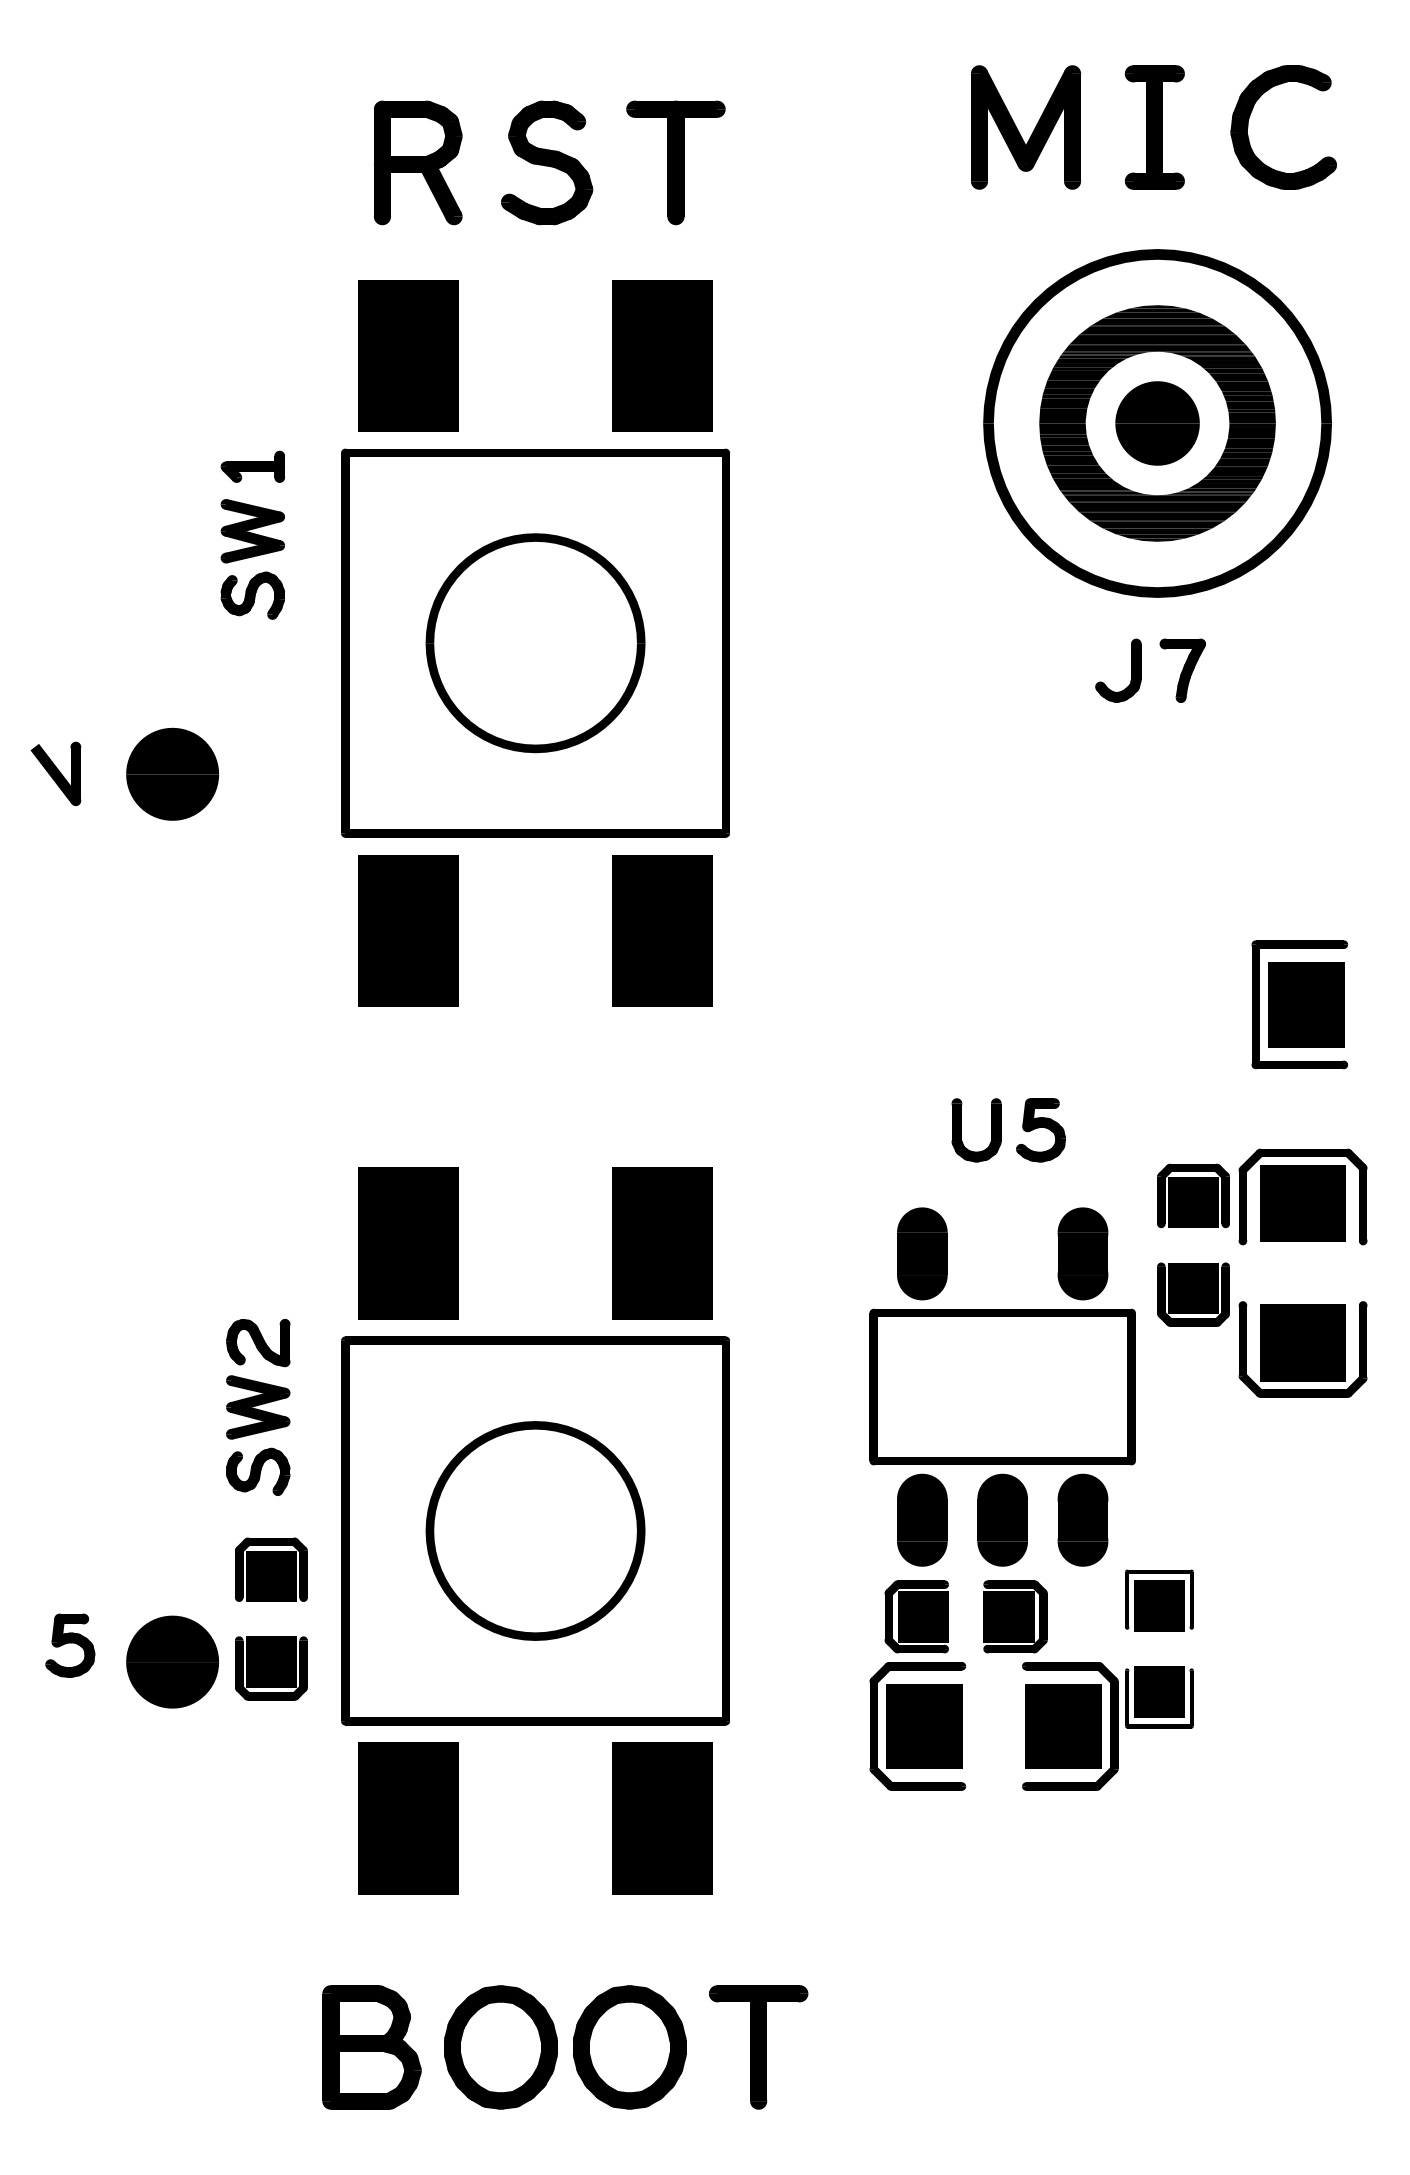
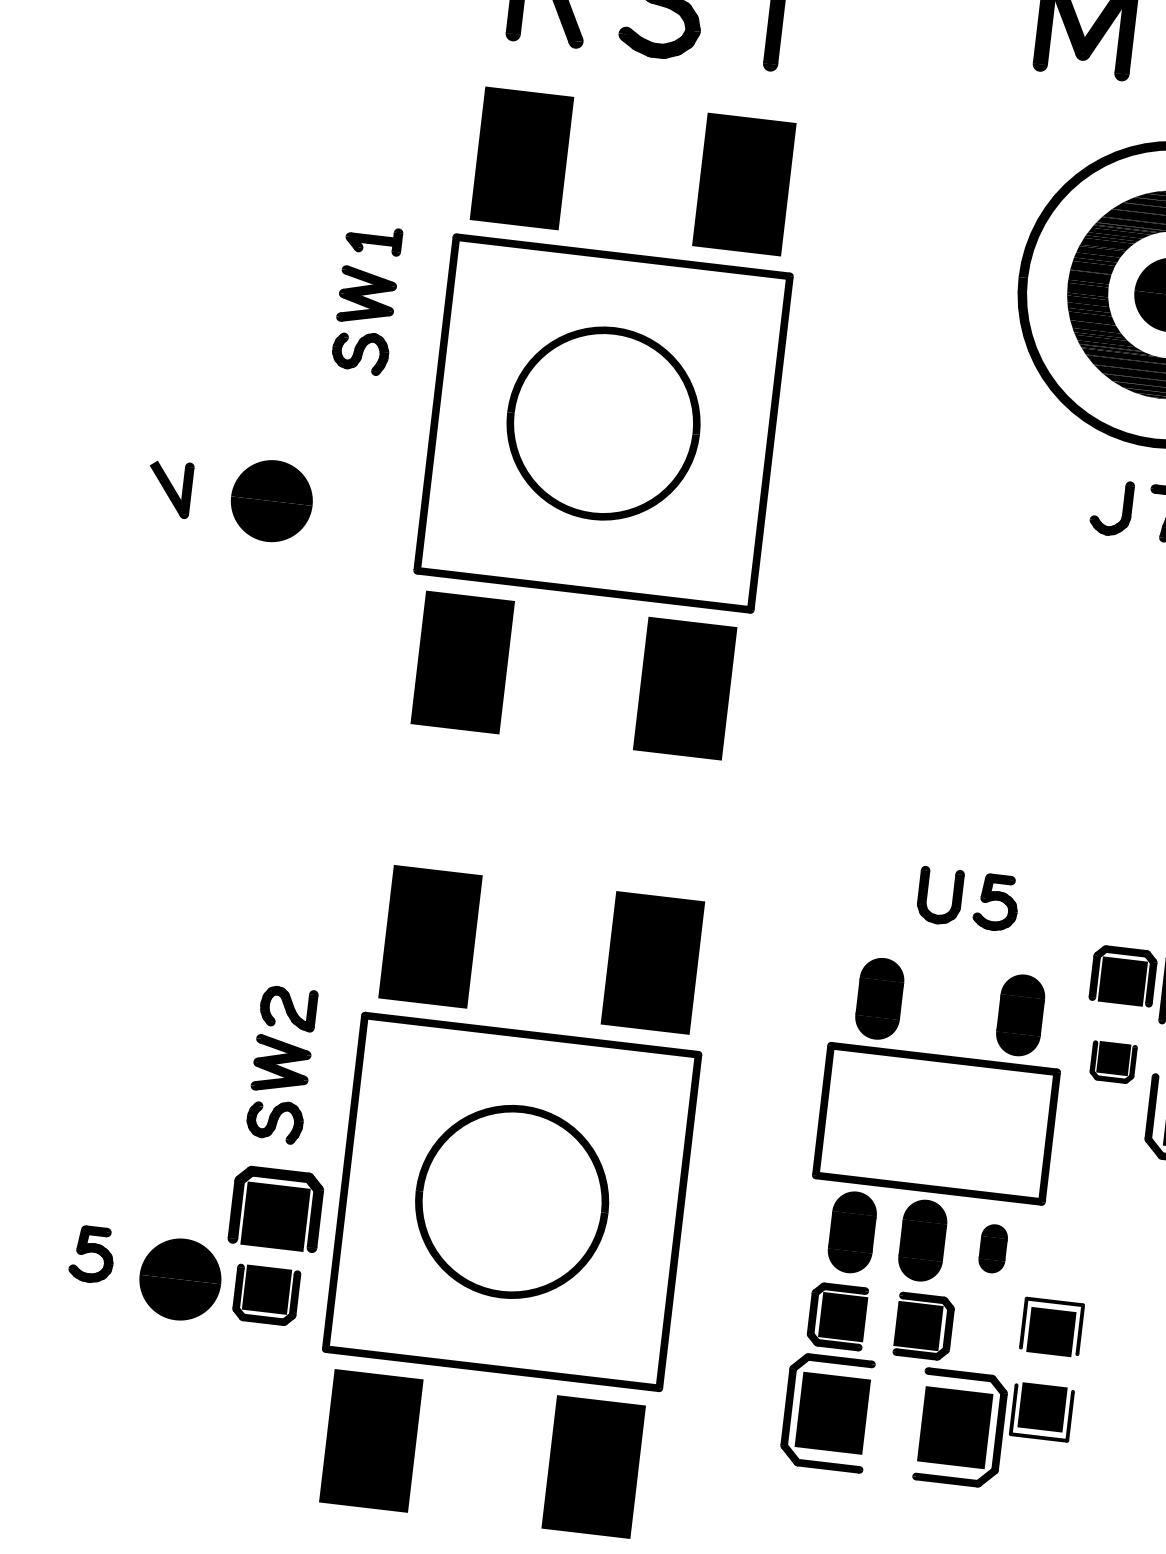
part: (1193, 1294) -> (1113, 1062), size x0.7
part: (1082, 1519) -> (992, 1248), size x0.6
part: (271, 1569) -> (276, 1208), size x1.4

